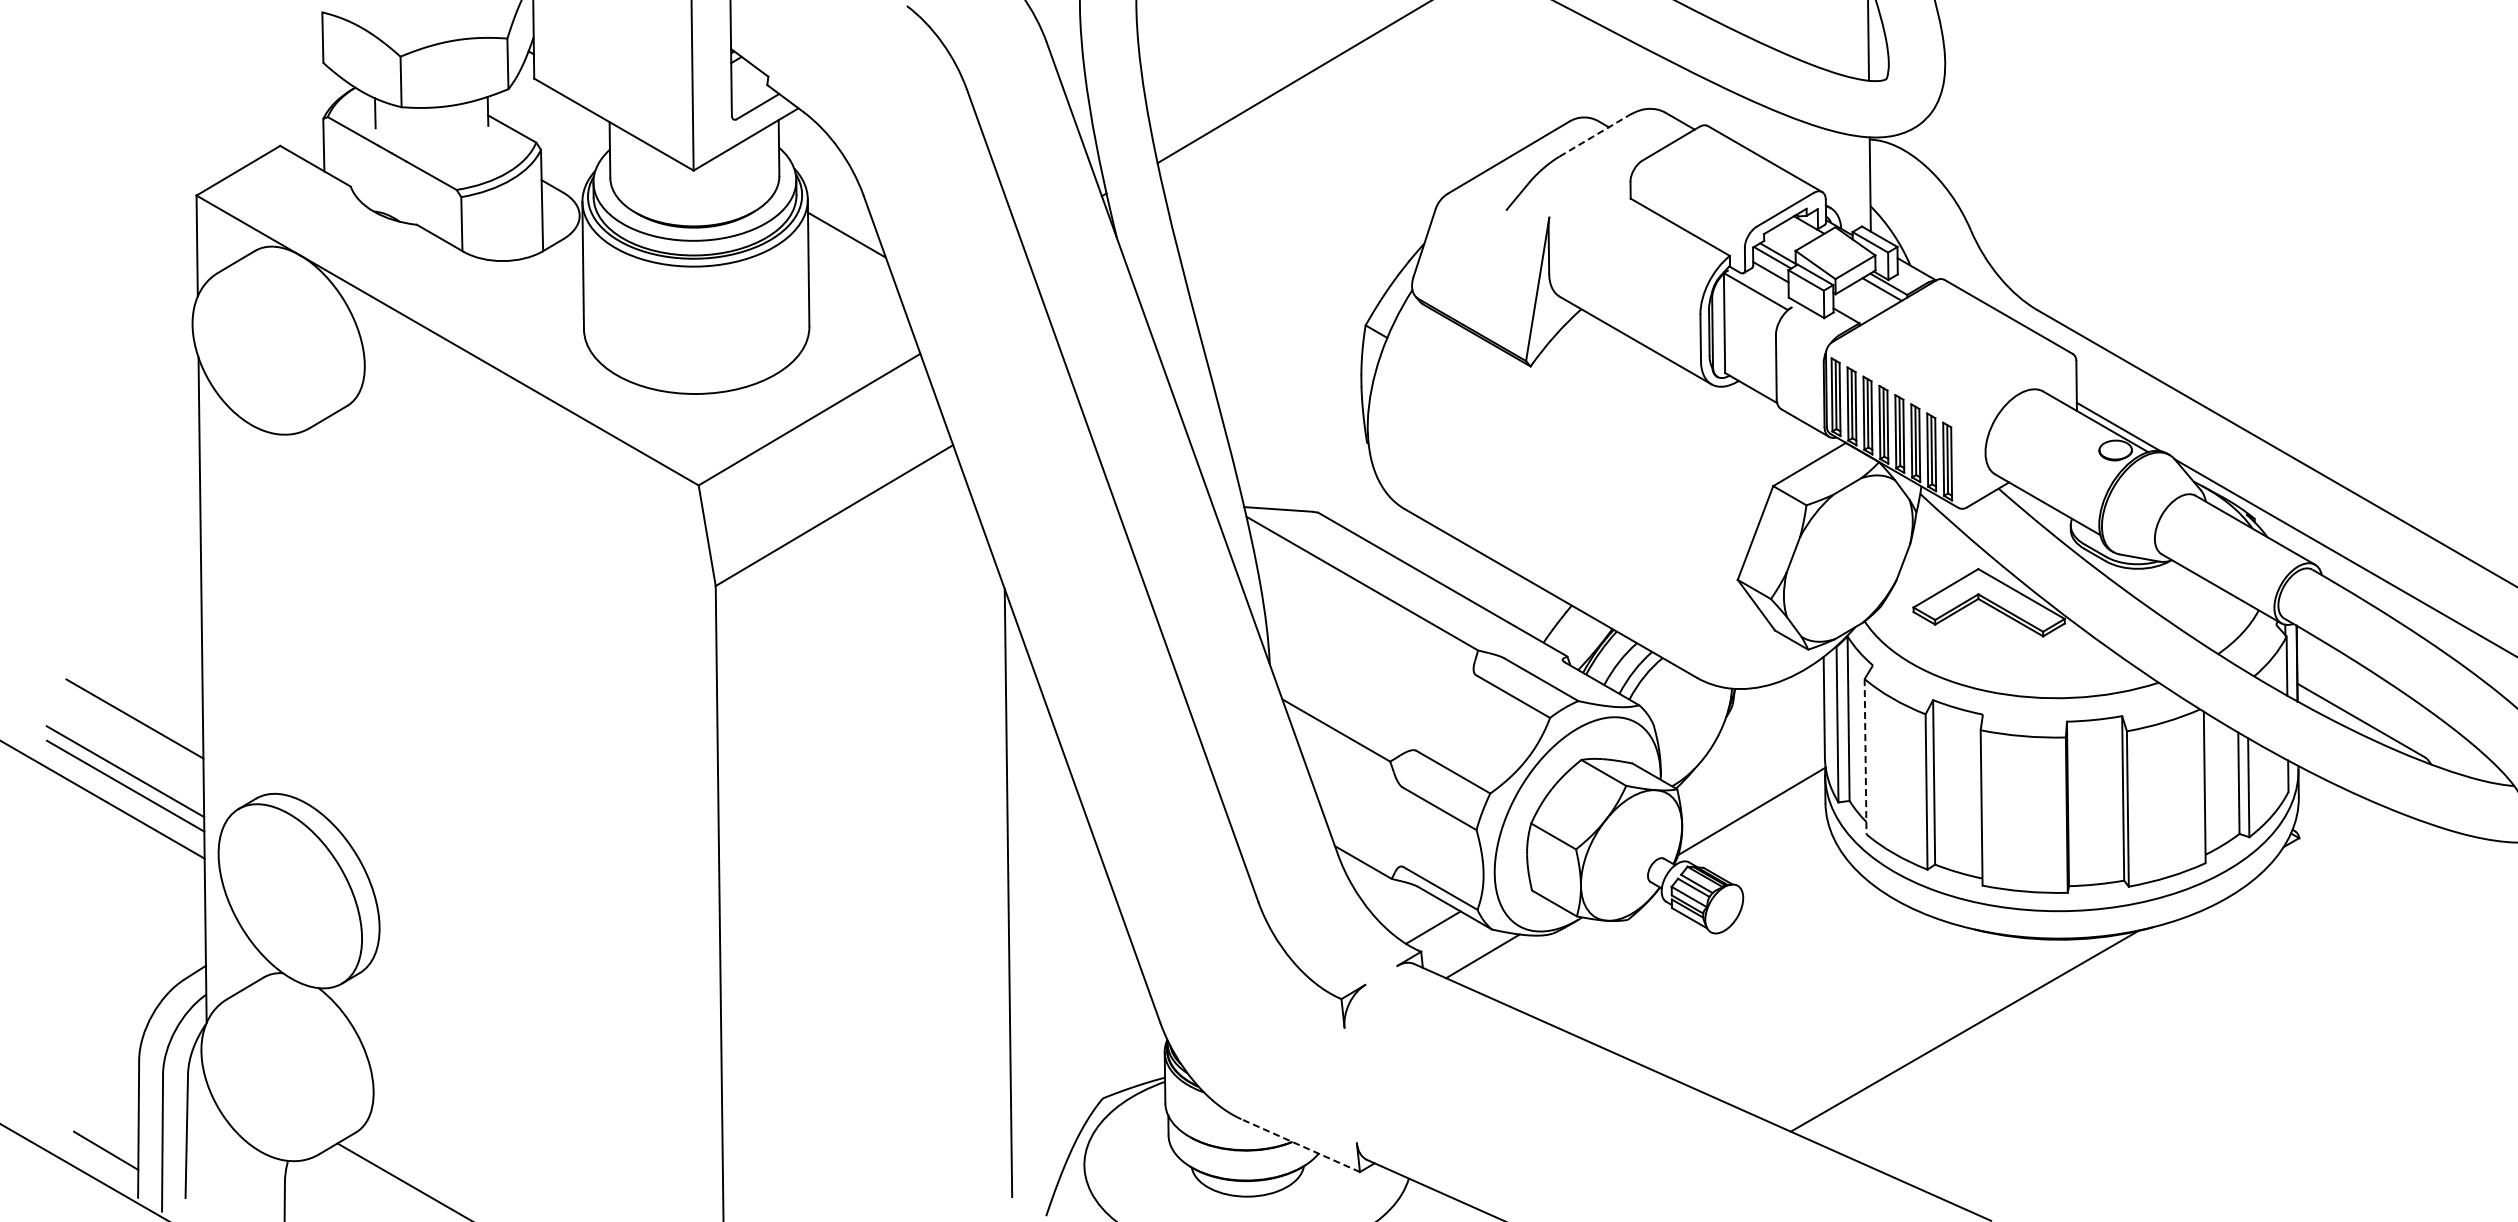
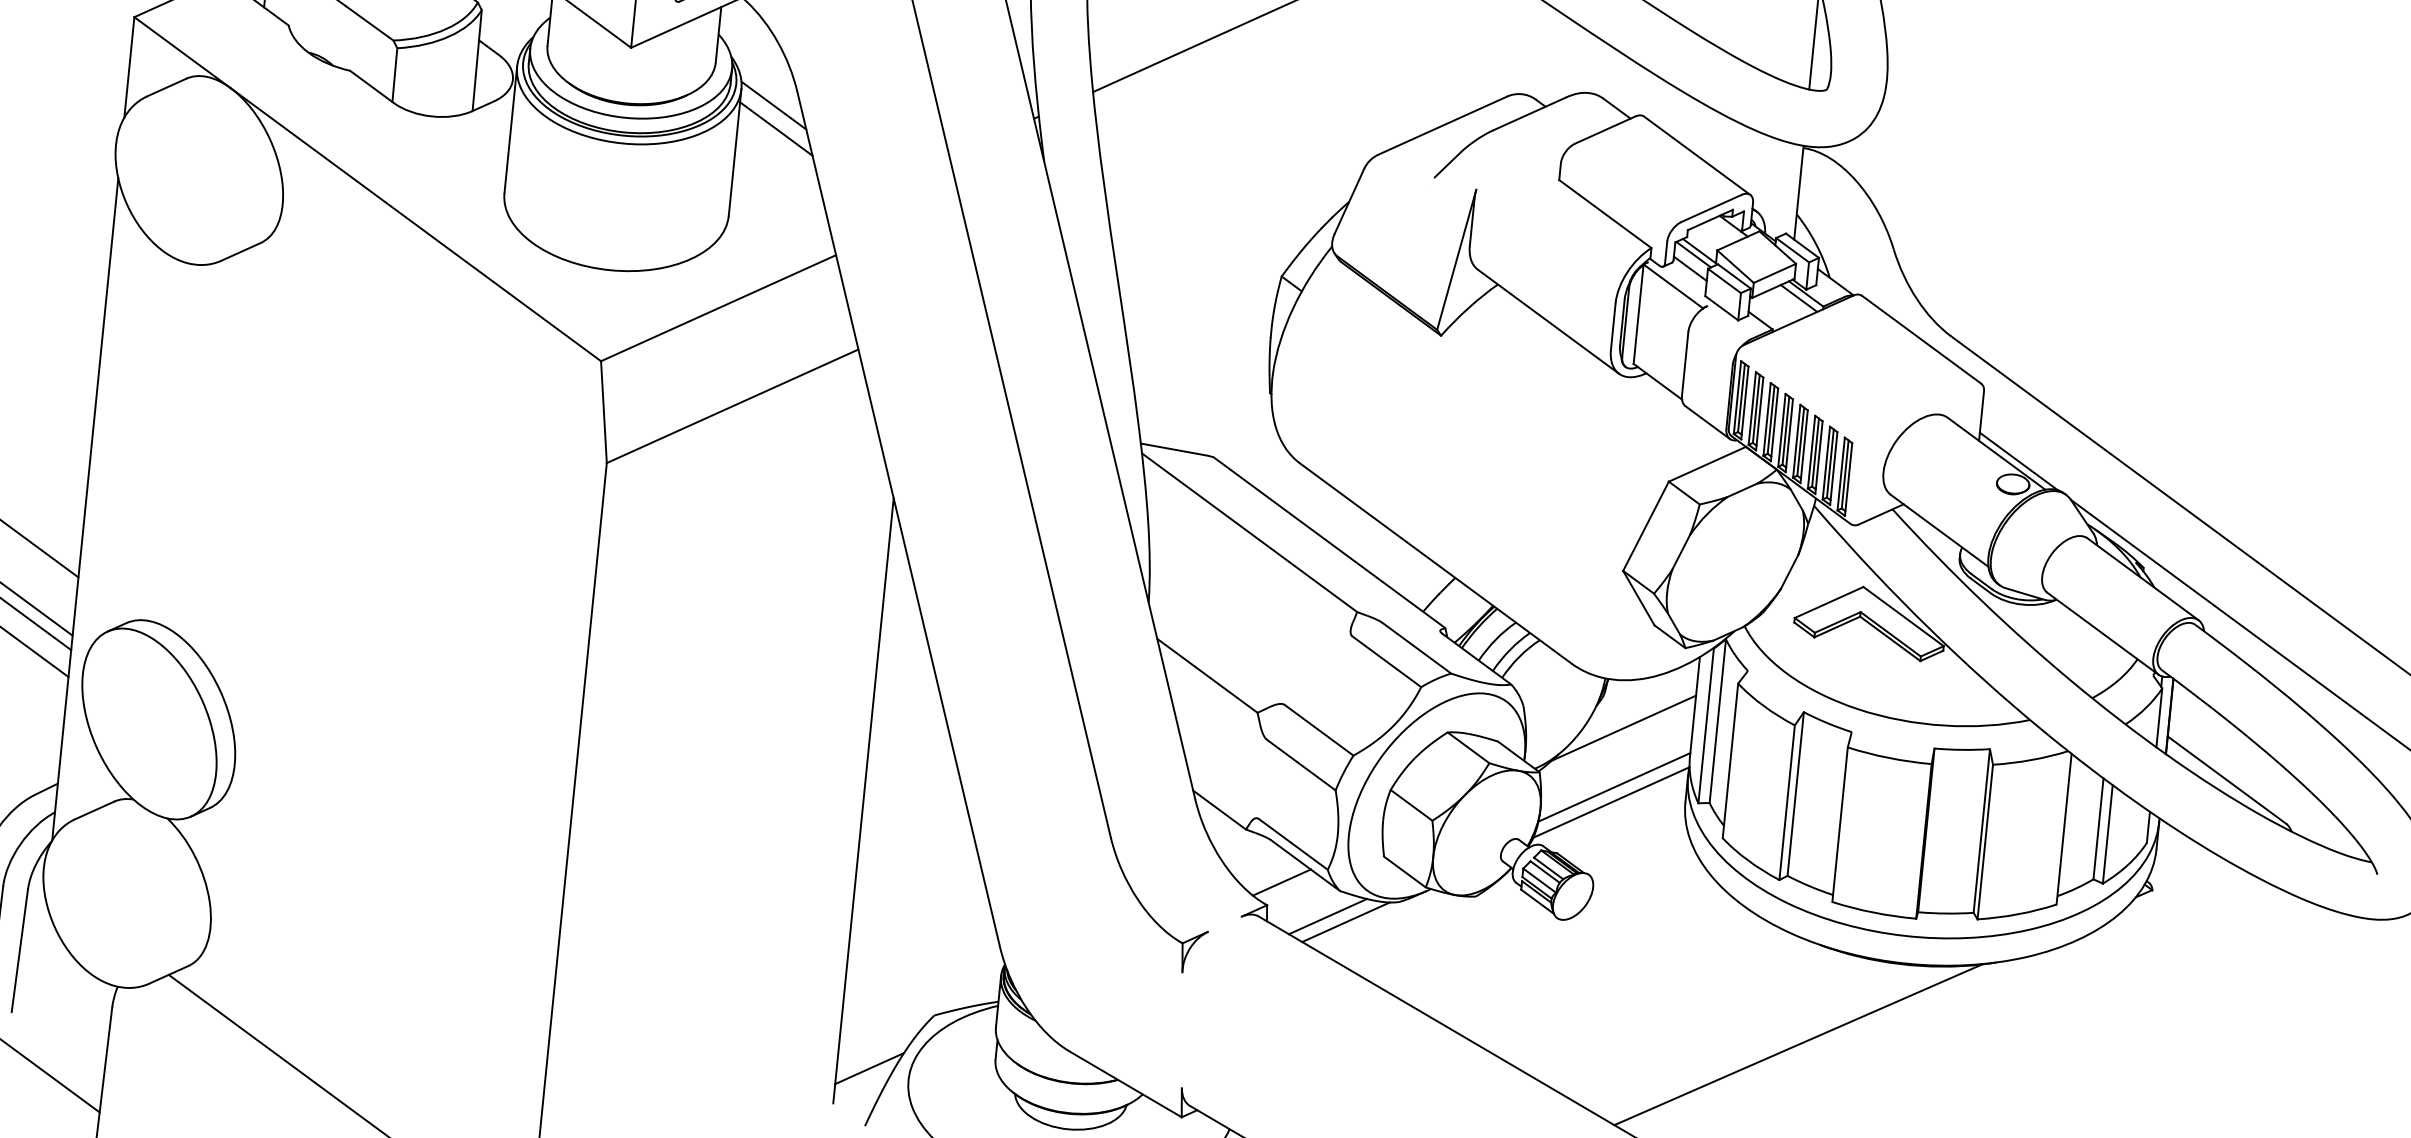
line: (1593, 136) -> (1529, 114), dashed -> solid
line: (841, 212) -> (773, 105), added
line: (1756, 735) -> (1624, 727), added
line: (1865, 756) -> (1730, 760), dashed -> solid
line: (1752, 795) -> (1613, 786), added
line: (1501, 959) -> (1346, 921), added
line: (1300, 1145) -> (1125, 1084), dashed -> solid
line: (1043, 1158) -> (868, 1068), added

